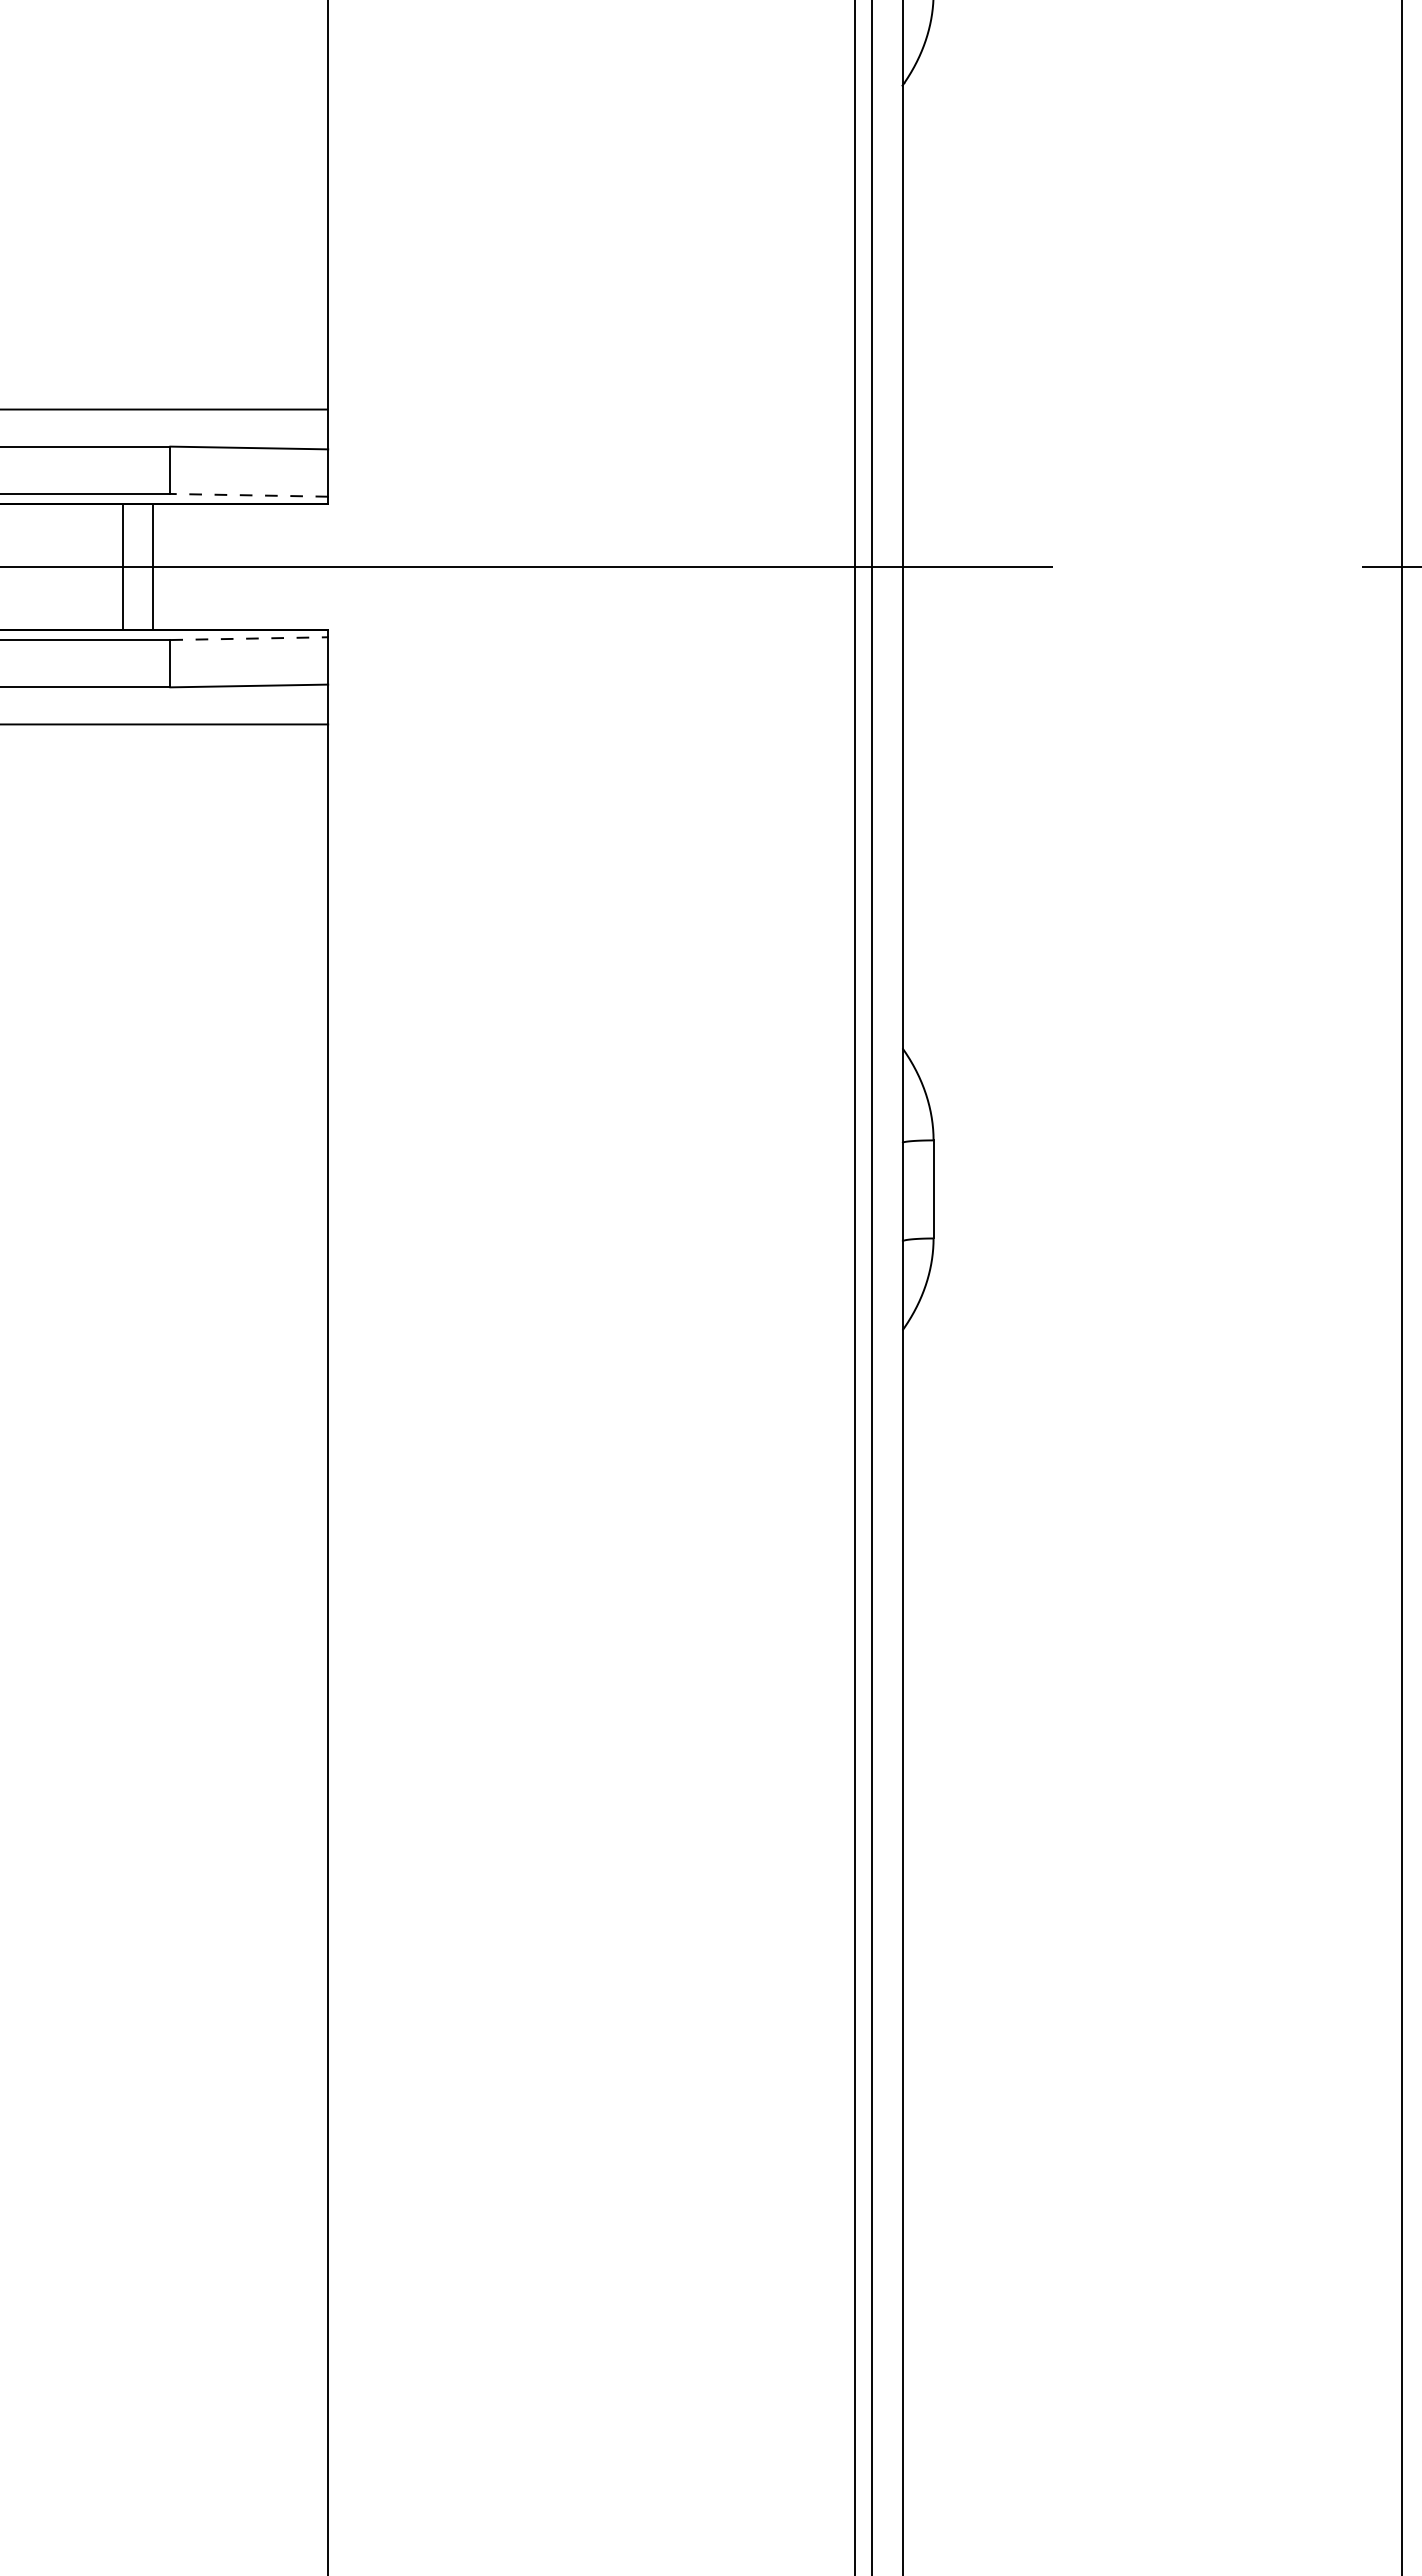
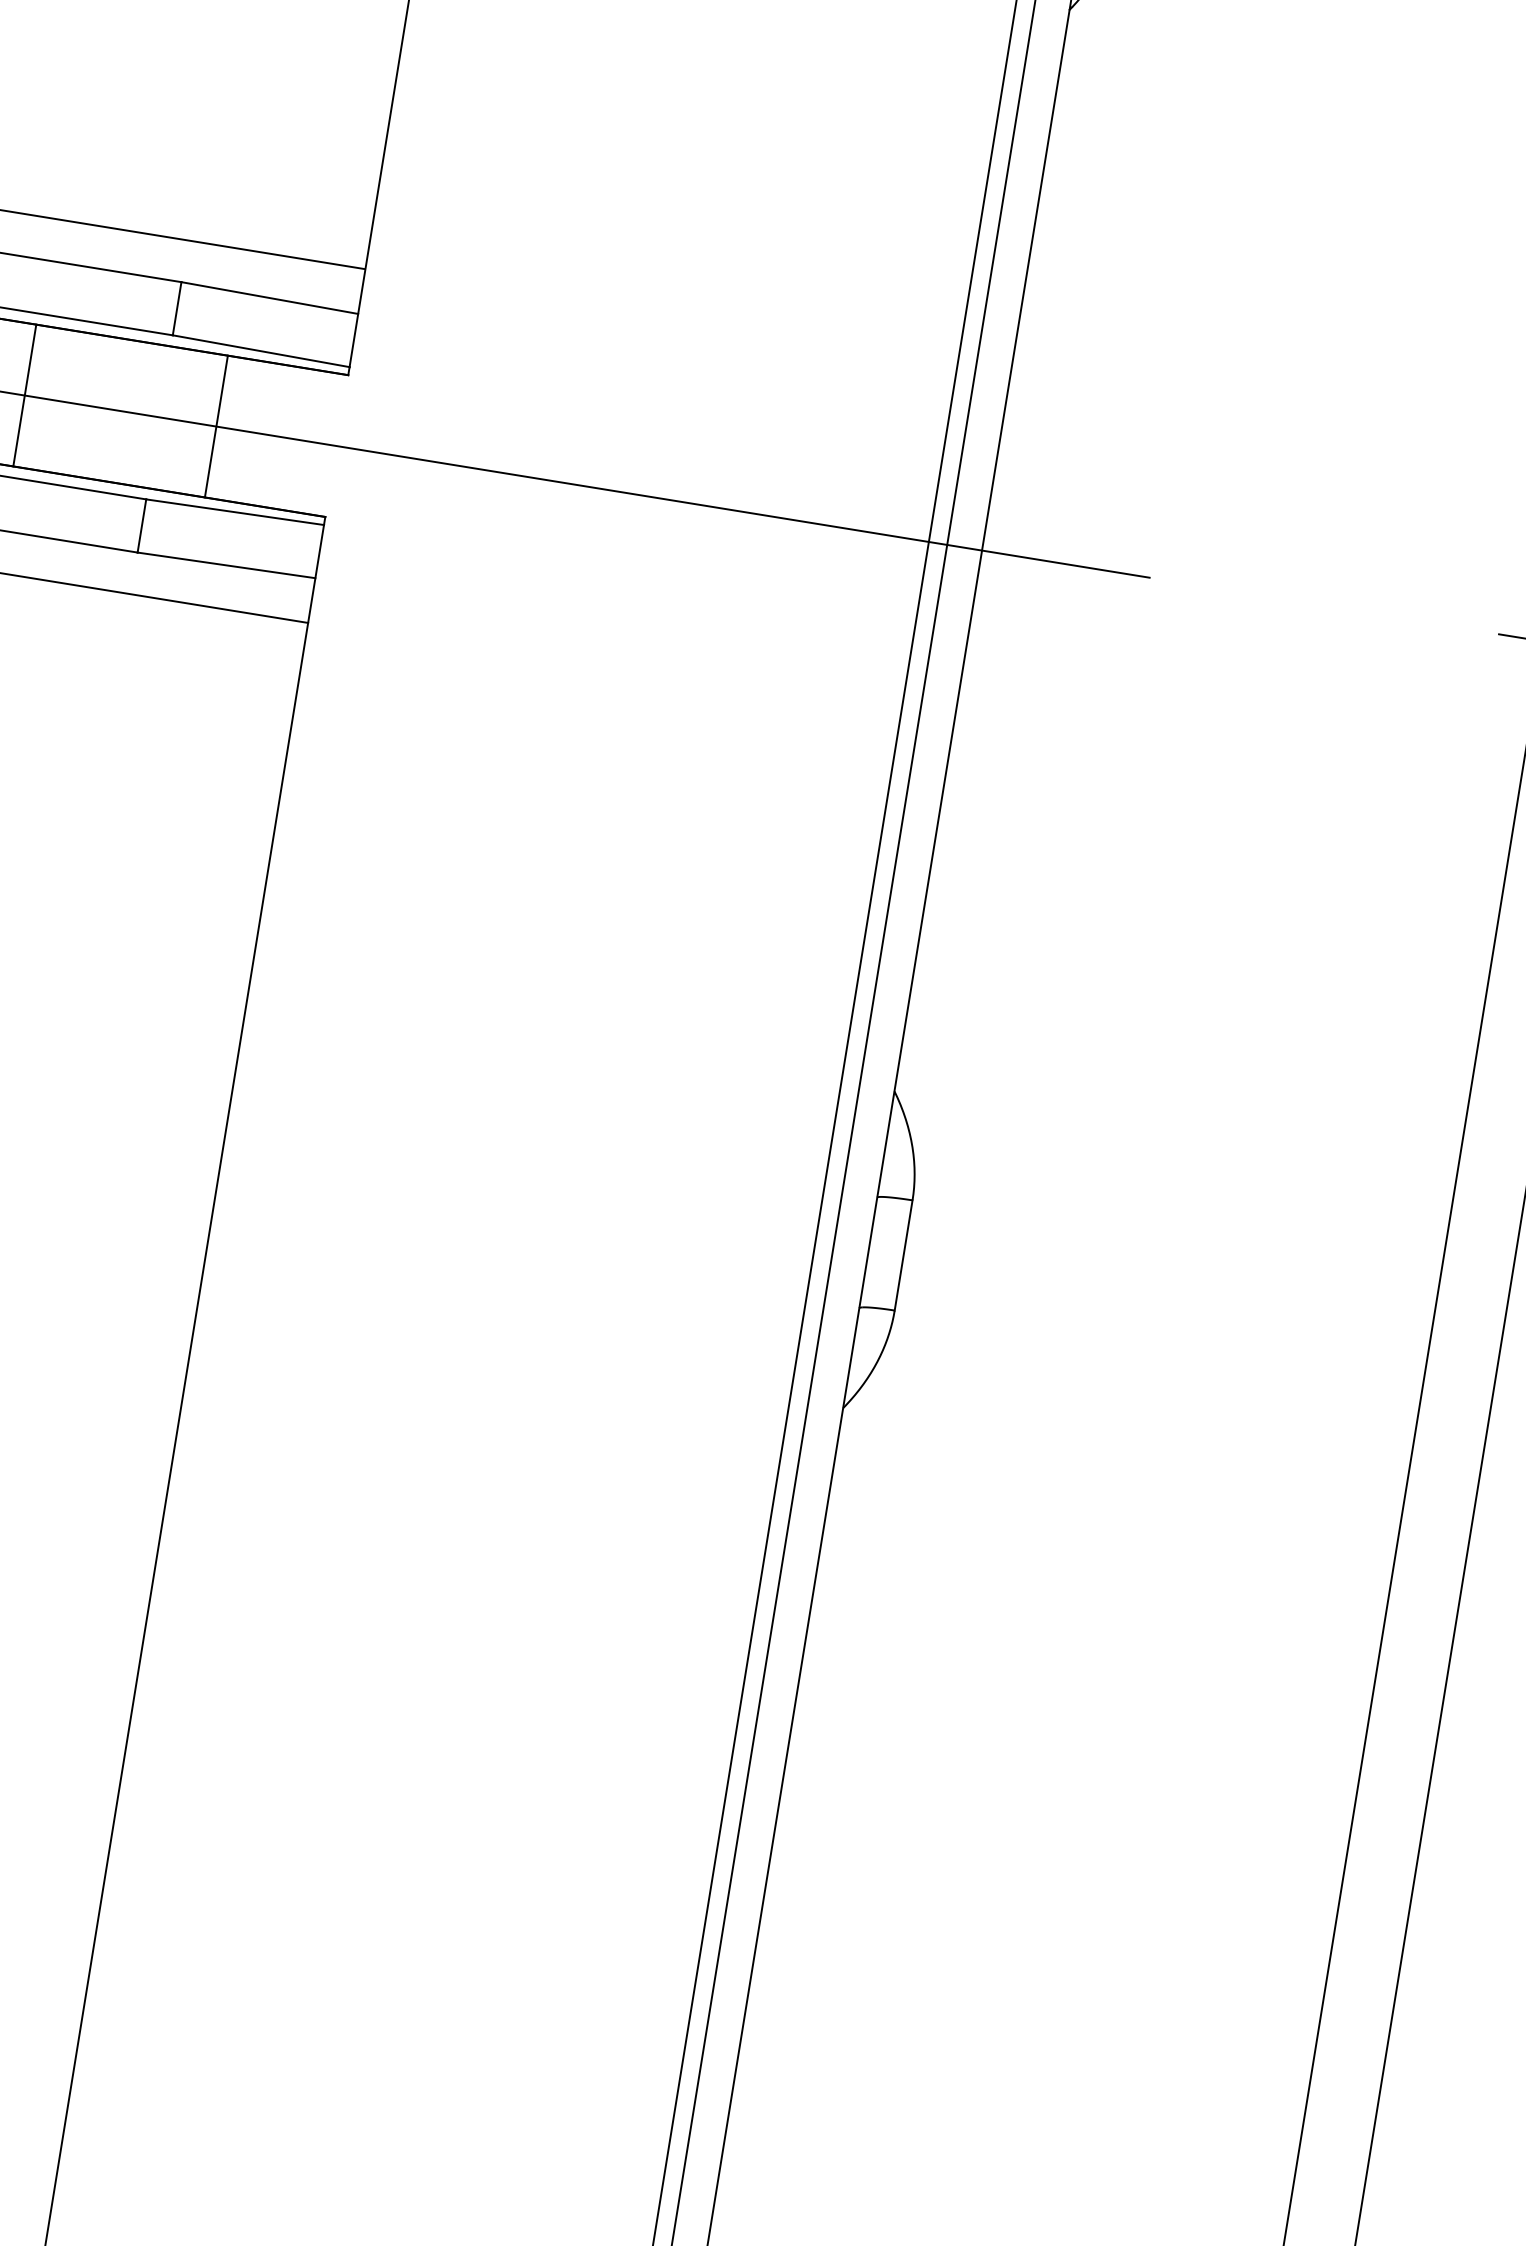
line: (249, 495) -> (261, 351), dashed -> solid
line: (123, 566) -> (24, 394), moved
line: (153, 566) -> (217, 426), moved
line: (249, 638) -> (235, 512), dashed -> solid

